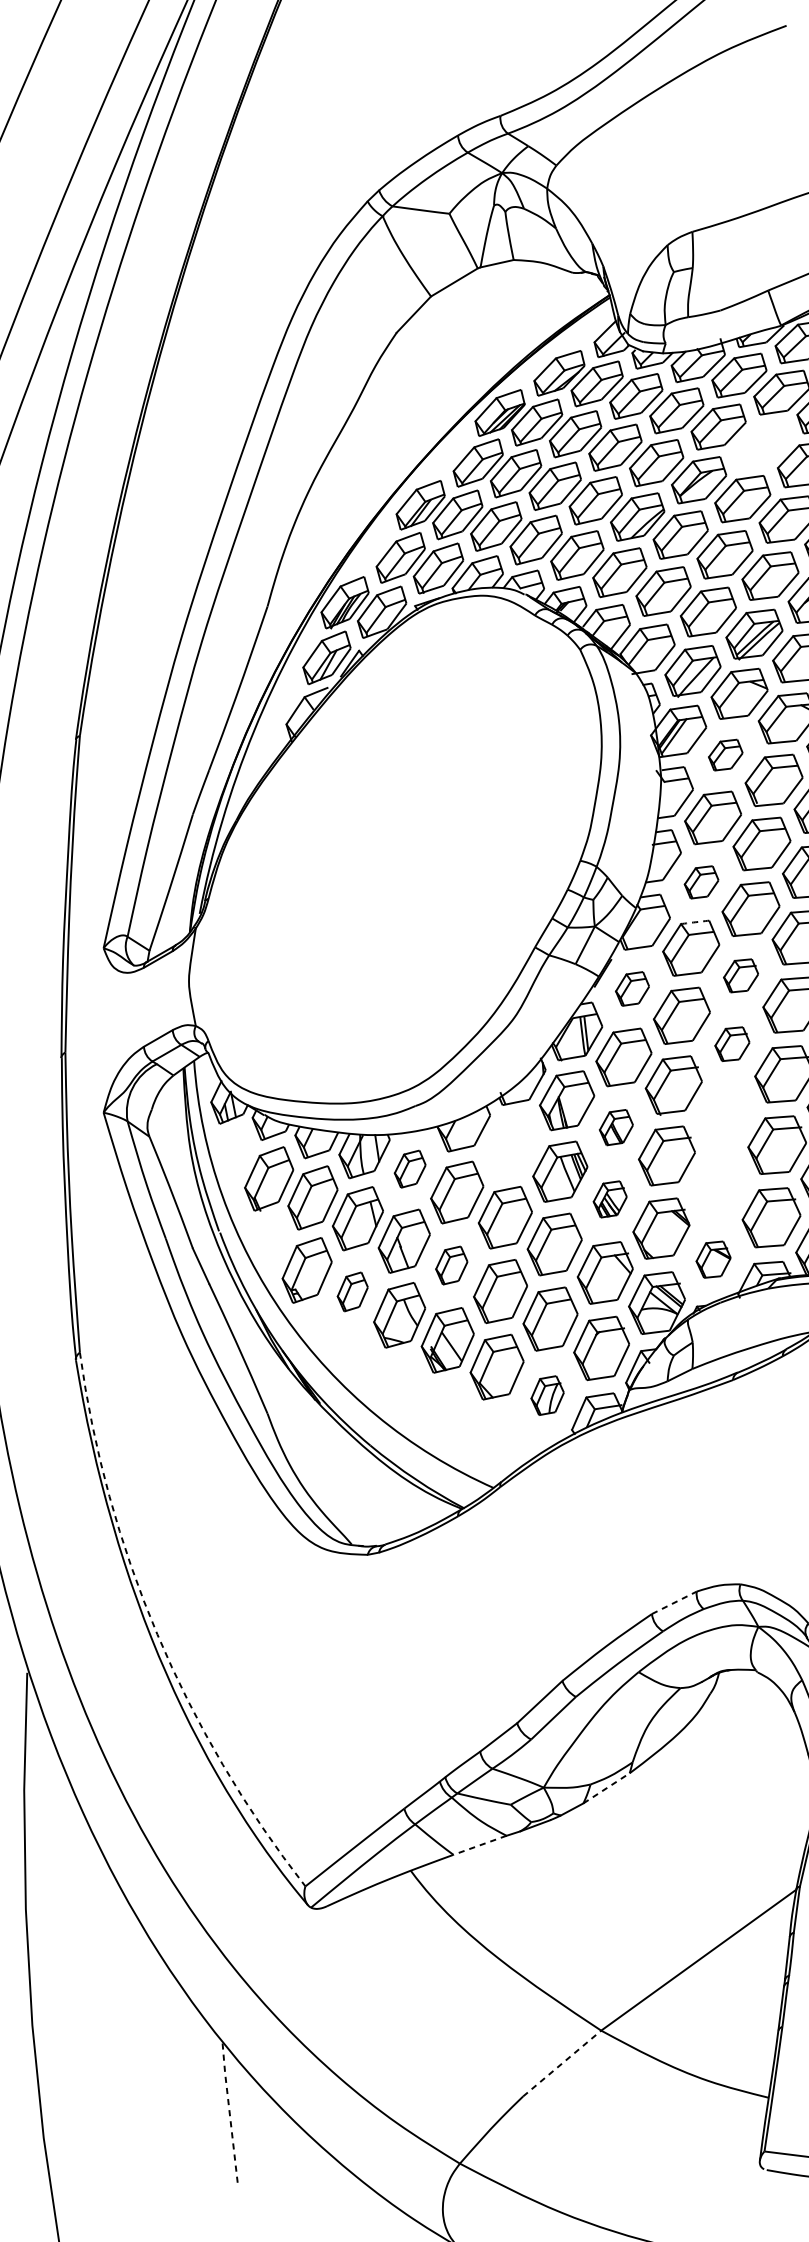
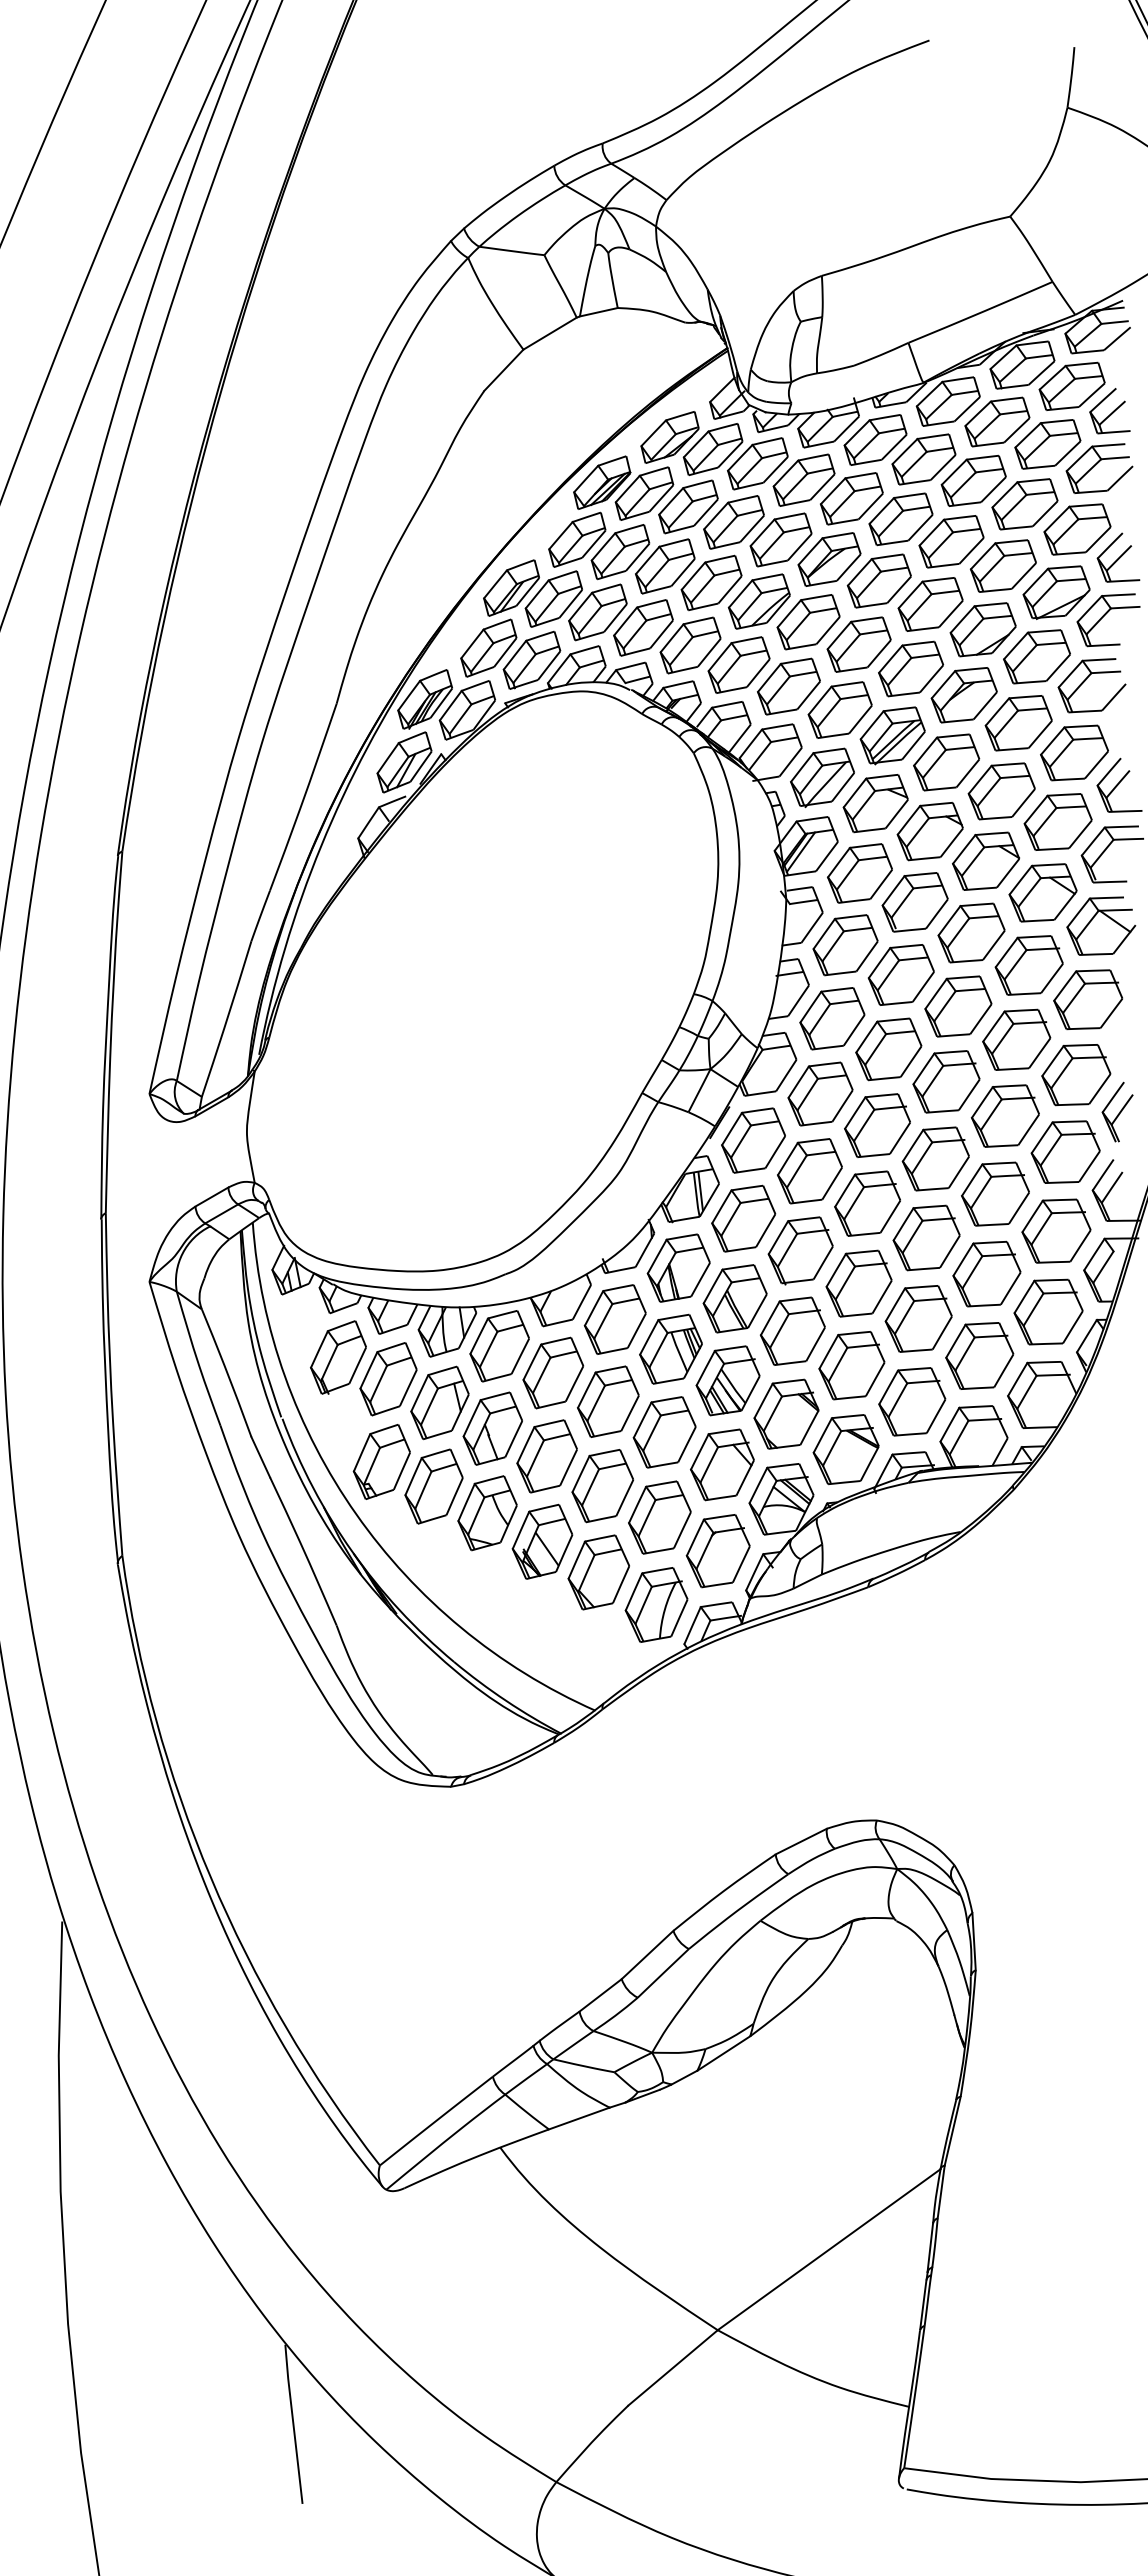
part: (761, 445) -> (900, 519), added
part: (725, 755) -> (859, 873), size x1.67
part: (701, 882) -> (832, 1018), size x1.67
arc: (695, 922) -> (825, 1064), dashed -> solid
part: (741, 975) -> (877, 1125), size x1.67
part: (632, 988) -> (753, 1140), size x1.67
part: (732, 1044) -> (867, 1203), size x1.67
part: (724, 1114) -> (858, 1283), added
part: (615, 1127) -> (734, 1298), size x1.67
part: (510, 1145) -> (614, 1319), added
part: (410, 1169) -> (499, 1346), size x1.67
part: (718, 1185) -> (851, 1365), added
part: (609, 1199) -> (727, 1380), size x1.67
part: (713, 1259) -> (845, 1449), size x1.67
part: (451, 1265) -> (546, 1456), size x1.67
part: (352, 1291) -> (433, 1486), size x1.67
part: (547, 1395) -> (656, 1604), size x1.67
line: (674, 1602) -> (801, 1841), dashed -> solid
arc: (157, 1634) -> (210, 1877), dashed -> solid
line: (607, 1788) -> (724, 2053), dashed -> solid
line: (479, 1845) -> (578, 2118), dashed -> solid
line: (562, 2063) -> (673, 2367), dashed -> solid
line: (229, 2112) -> (293, 2423), dashed -> solid

